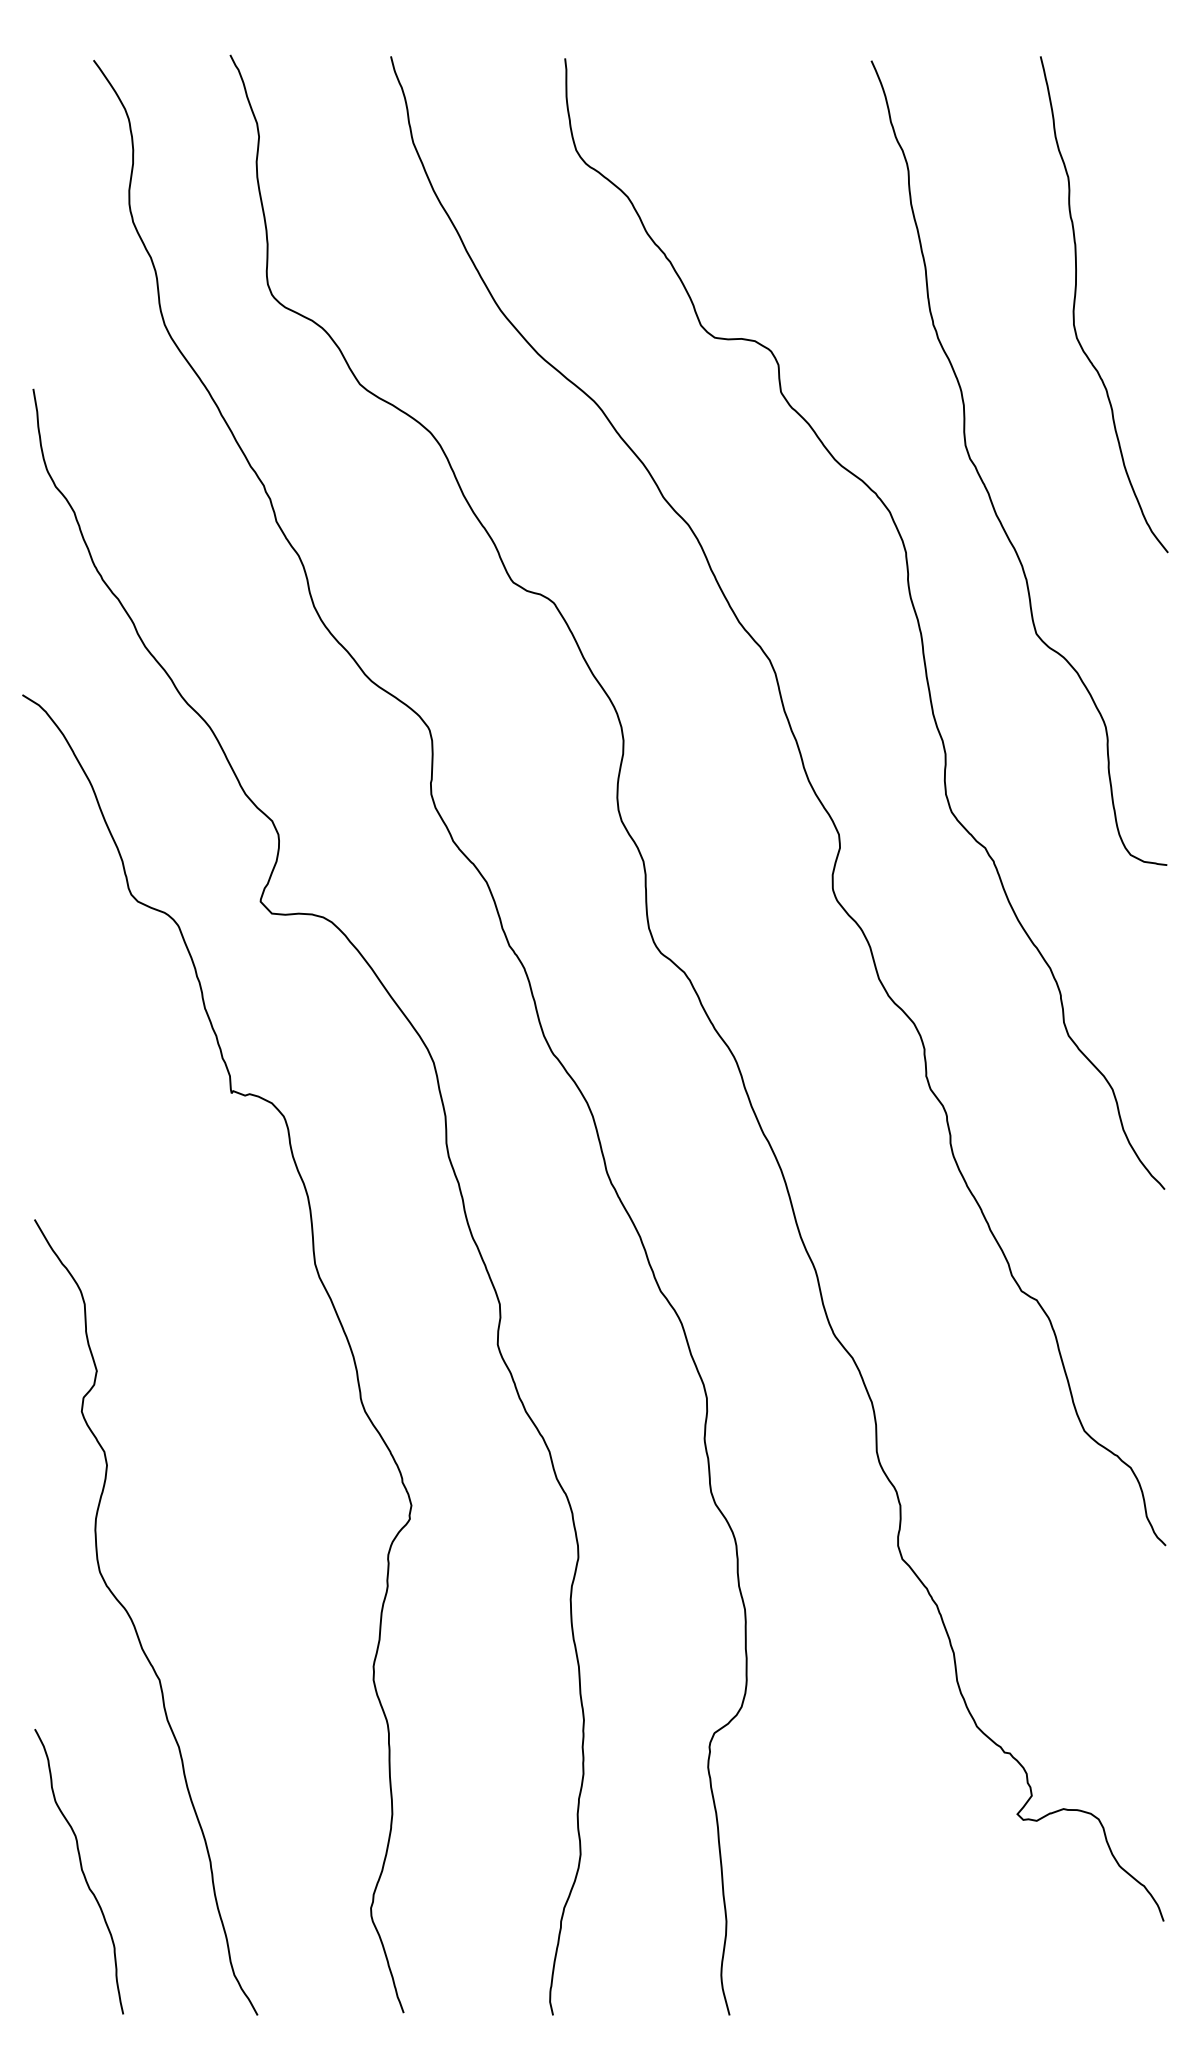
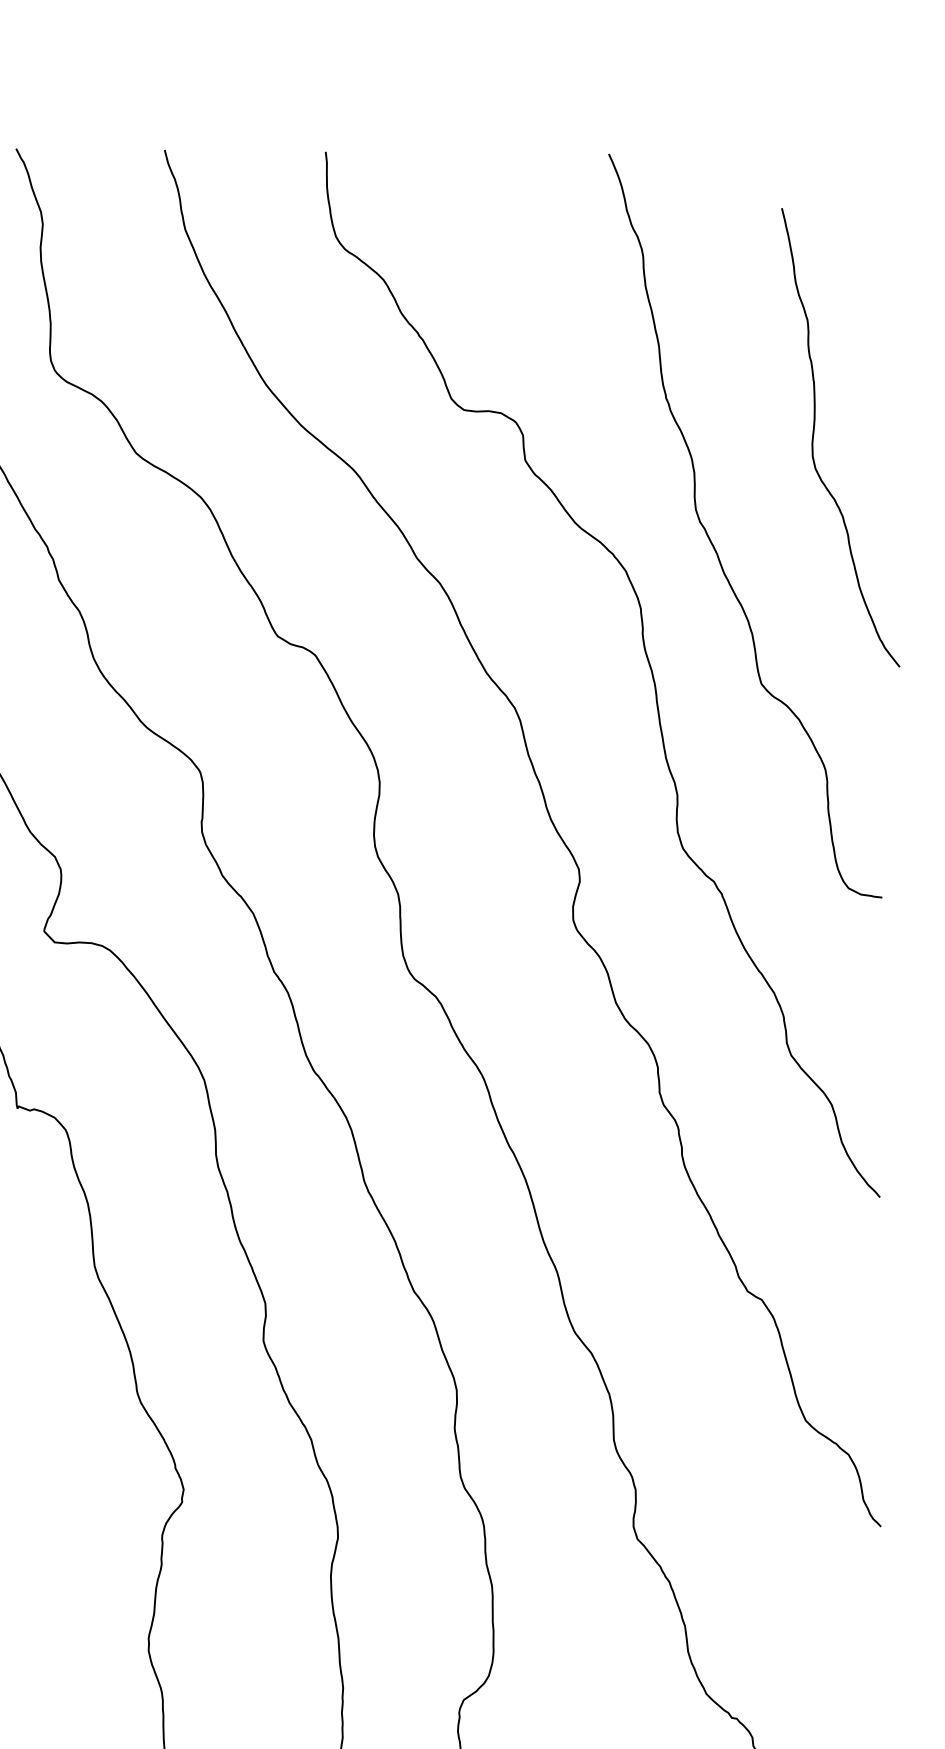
curve: (1075, 304) -> (814, 437), moved

